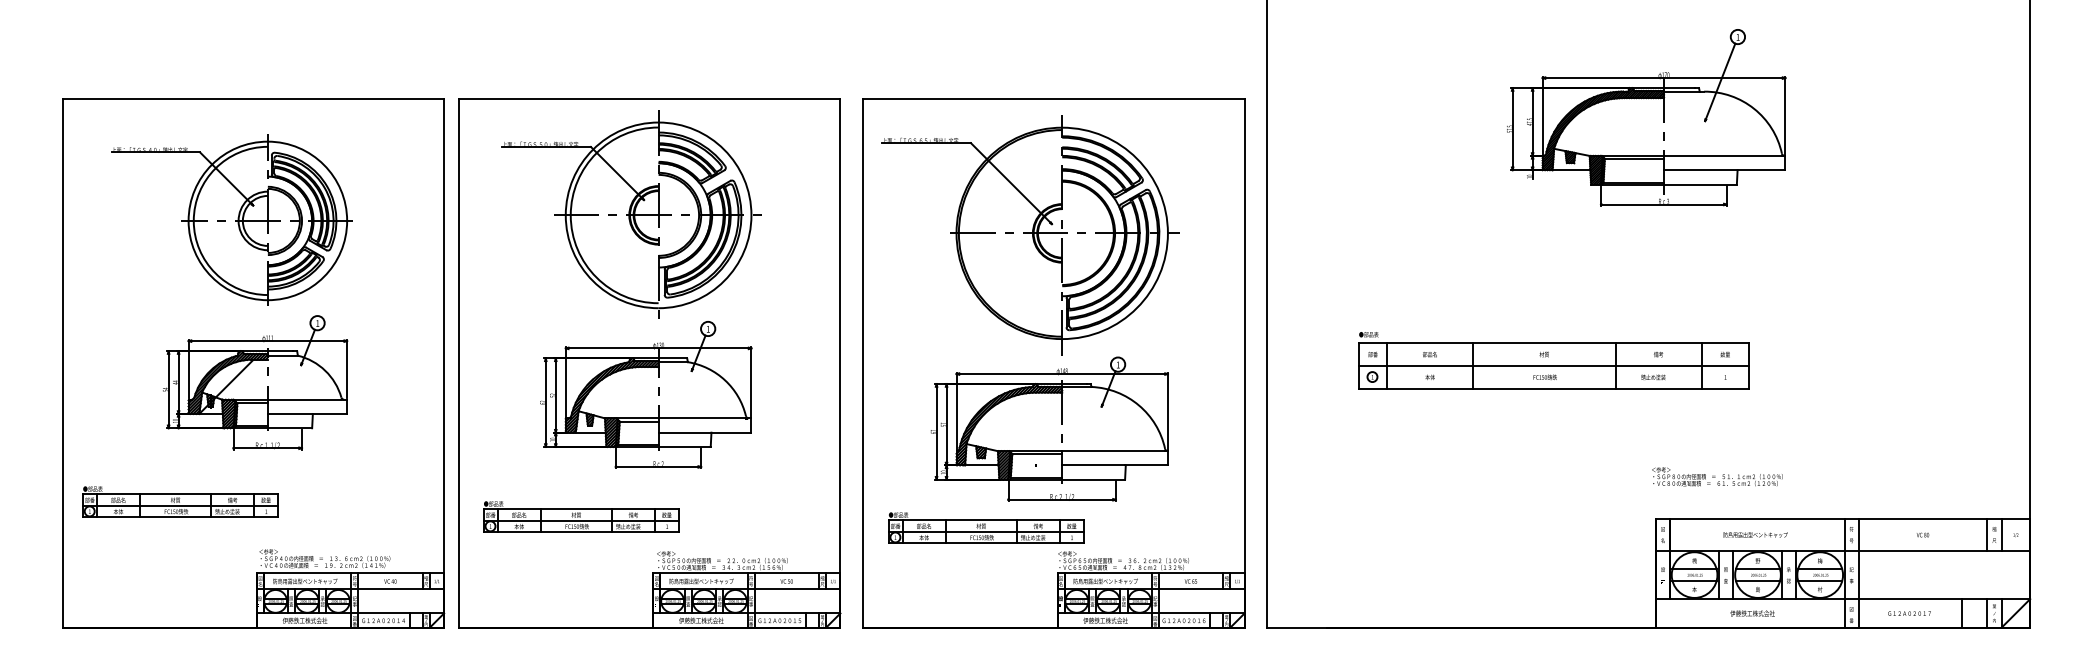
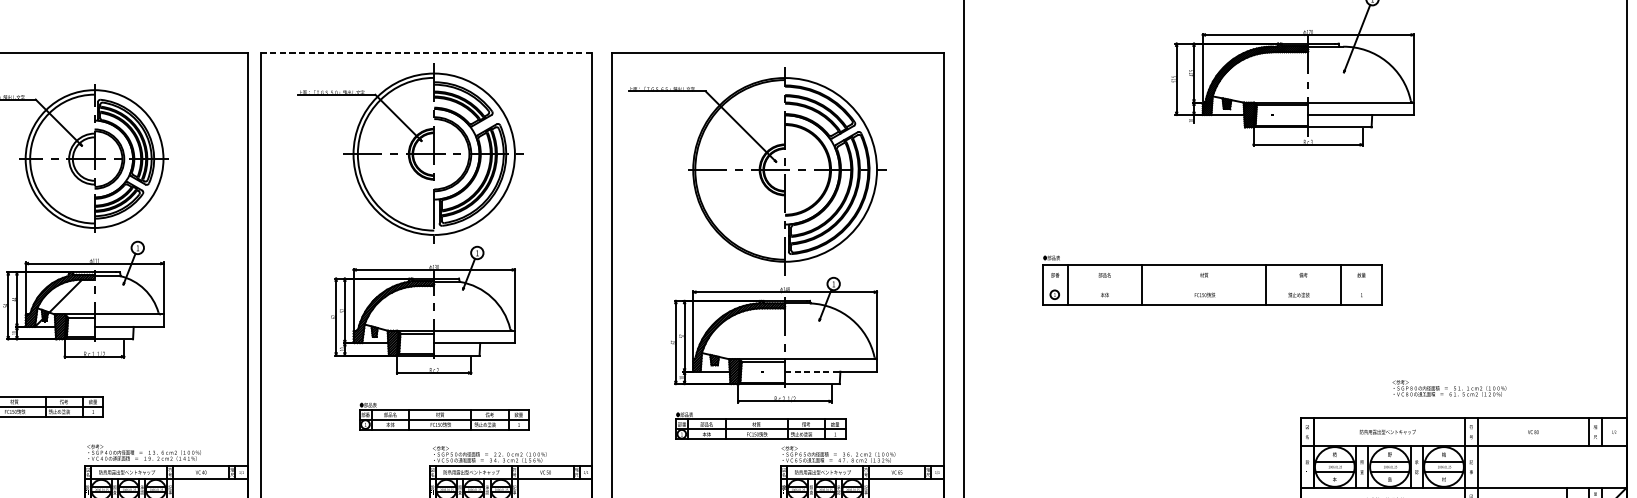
line: (649, 99) -> (426, 53), solid -> dashed
line: (1553, 365) -> (1212, 284), removed
line: (1094, 465) -> (813, 371), solid -> dashed
text: (1717, 476) -> (1449, 388), moved
part: (581, 516) -> (444, 416), moved
part: (986, 527) -> (761, 425), moved

